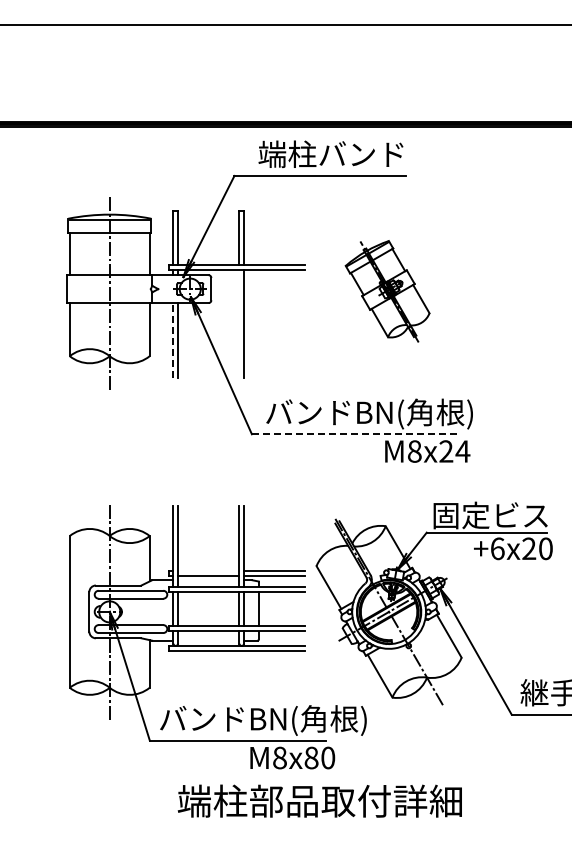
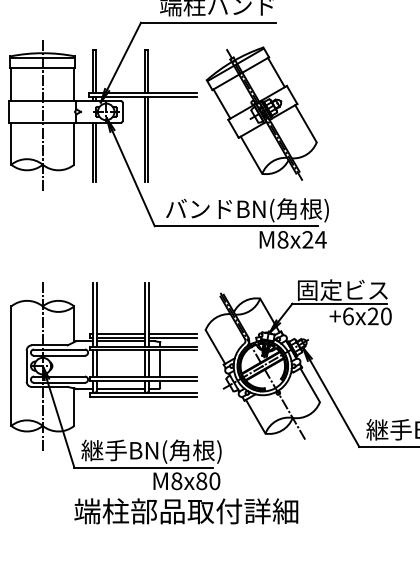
part: (387, 291) -> (261, 113), size x1.67
line: (239, 323) -> (144, 138), added
line: (173, 340) -> (92, 152), dashed -> solid
line: (355, 434) -> (236, 226), dashed -> solid
line: (208, 571) -> (120, 334), added
line: (208, 580) -> (120, 341), added
line: (208, 640) -> (120, 388), added
text: (262, 720) -> (163, 451), バンドBN(角根) -> 継手BN(角根)
text: (319, 800) -> (185, 510), moved

